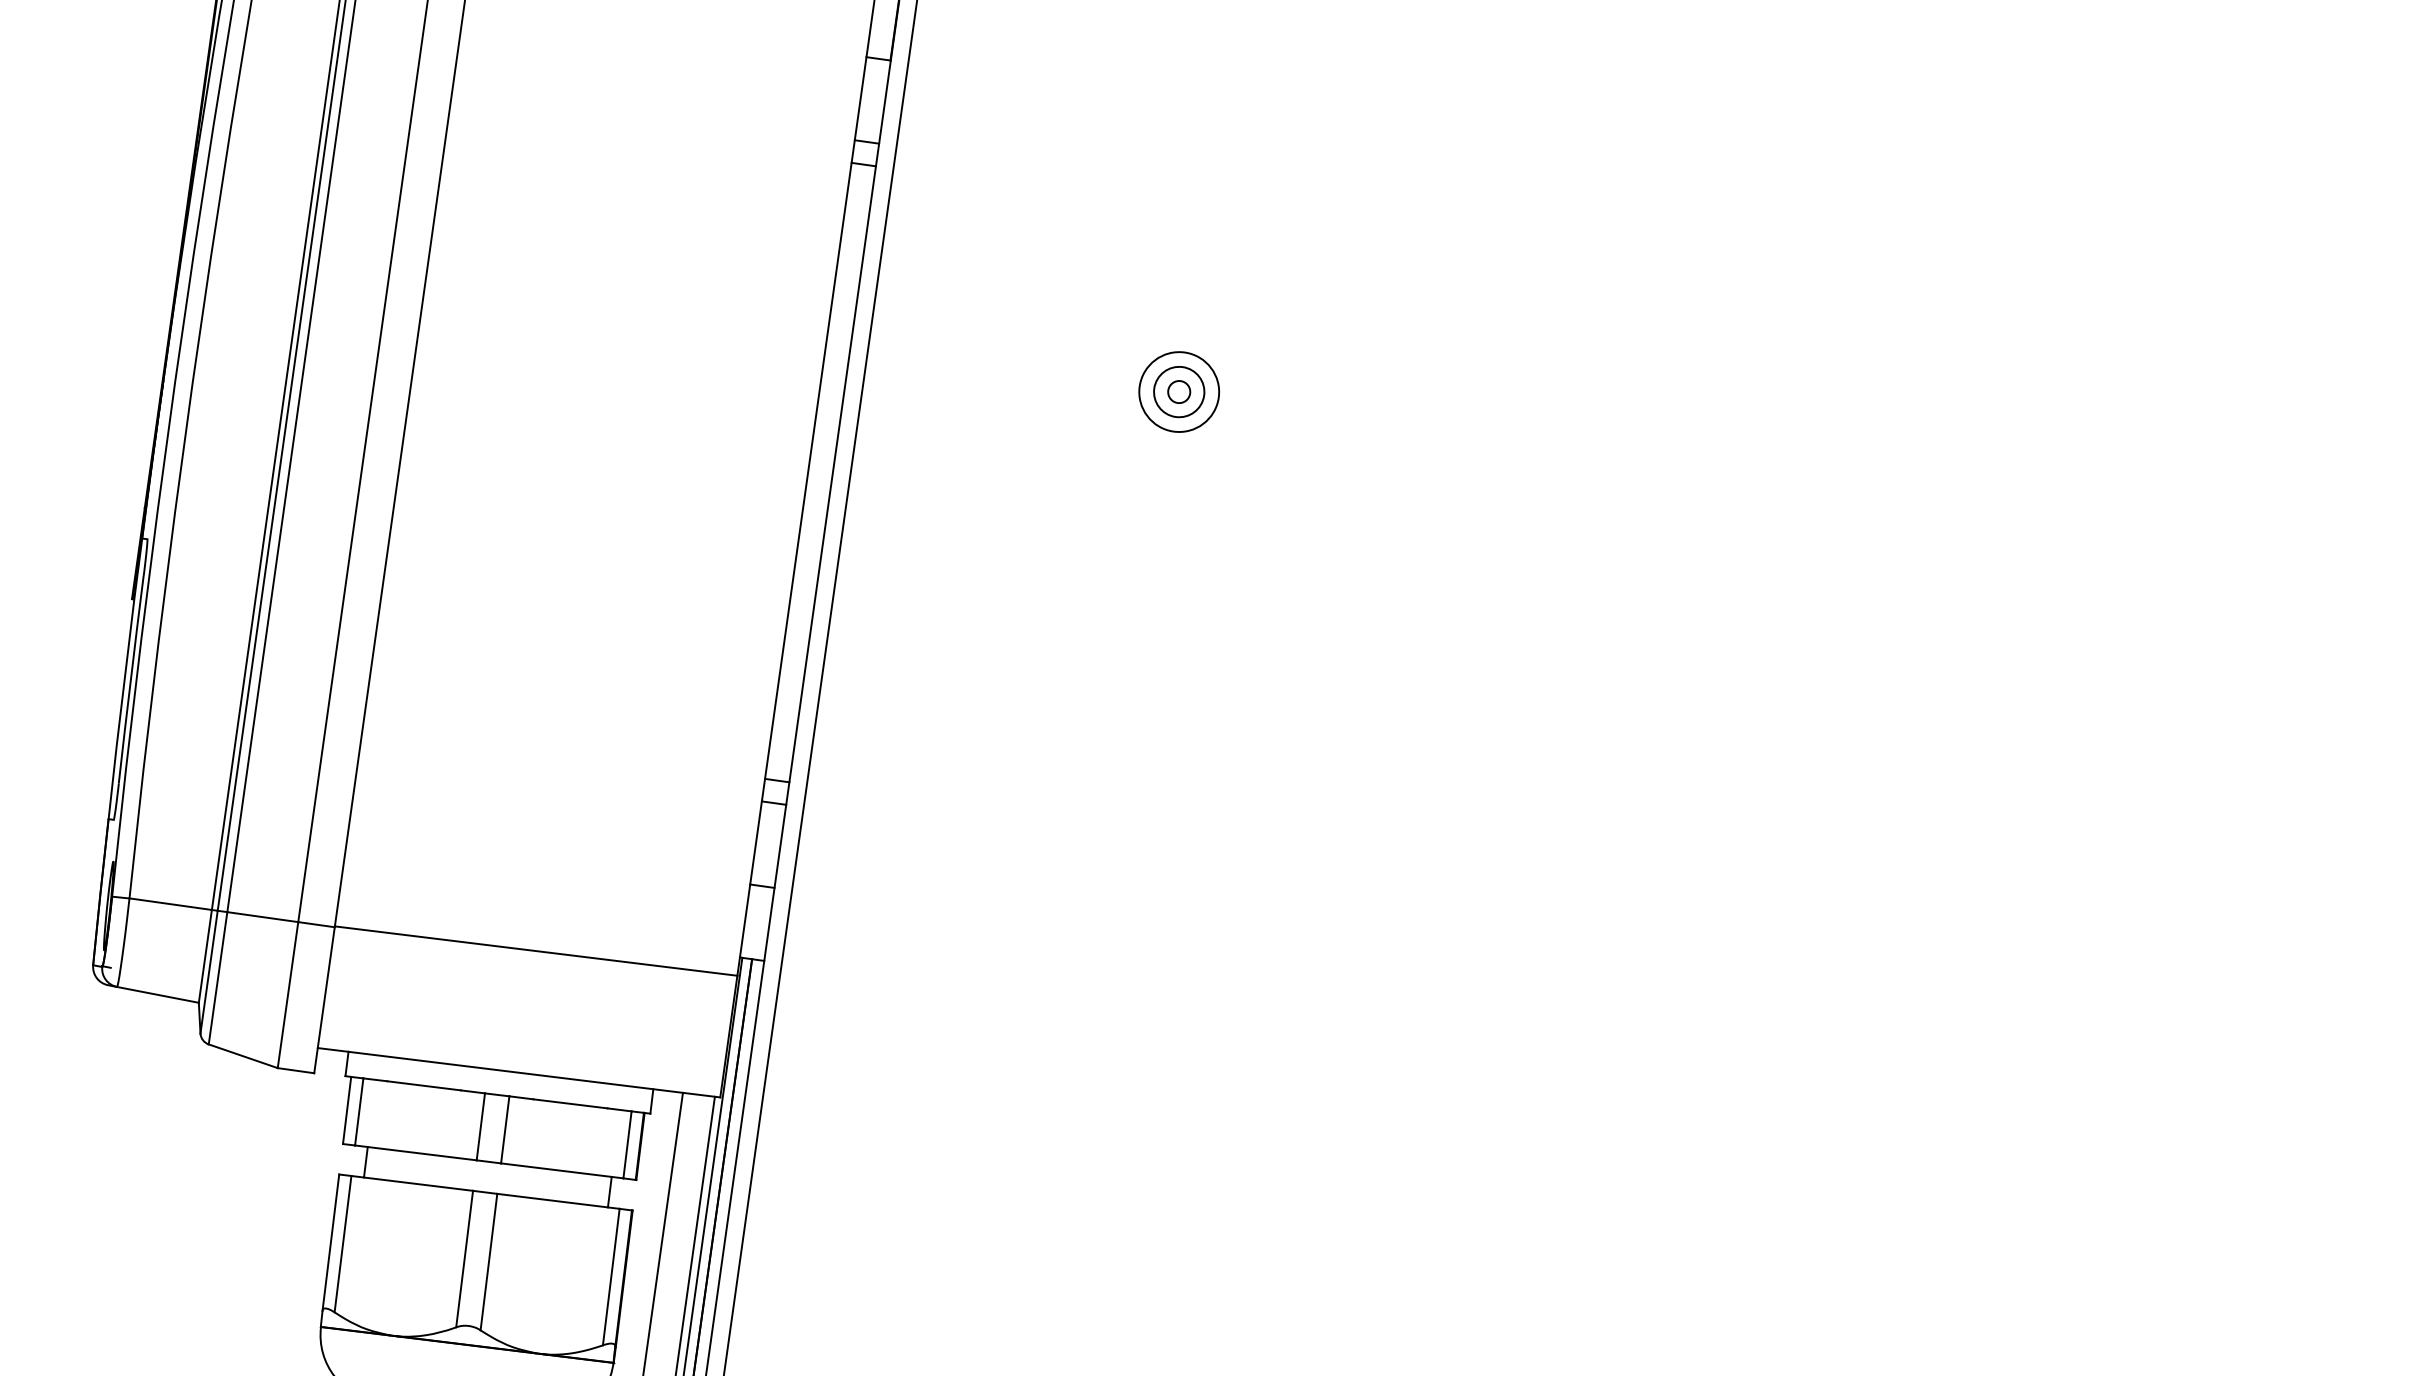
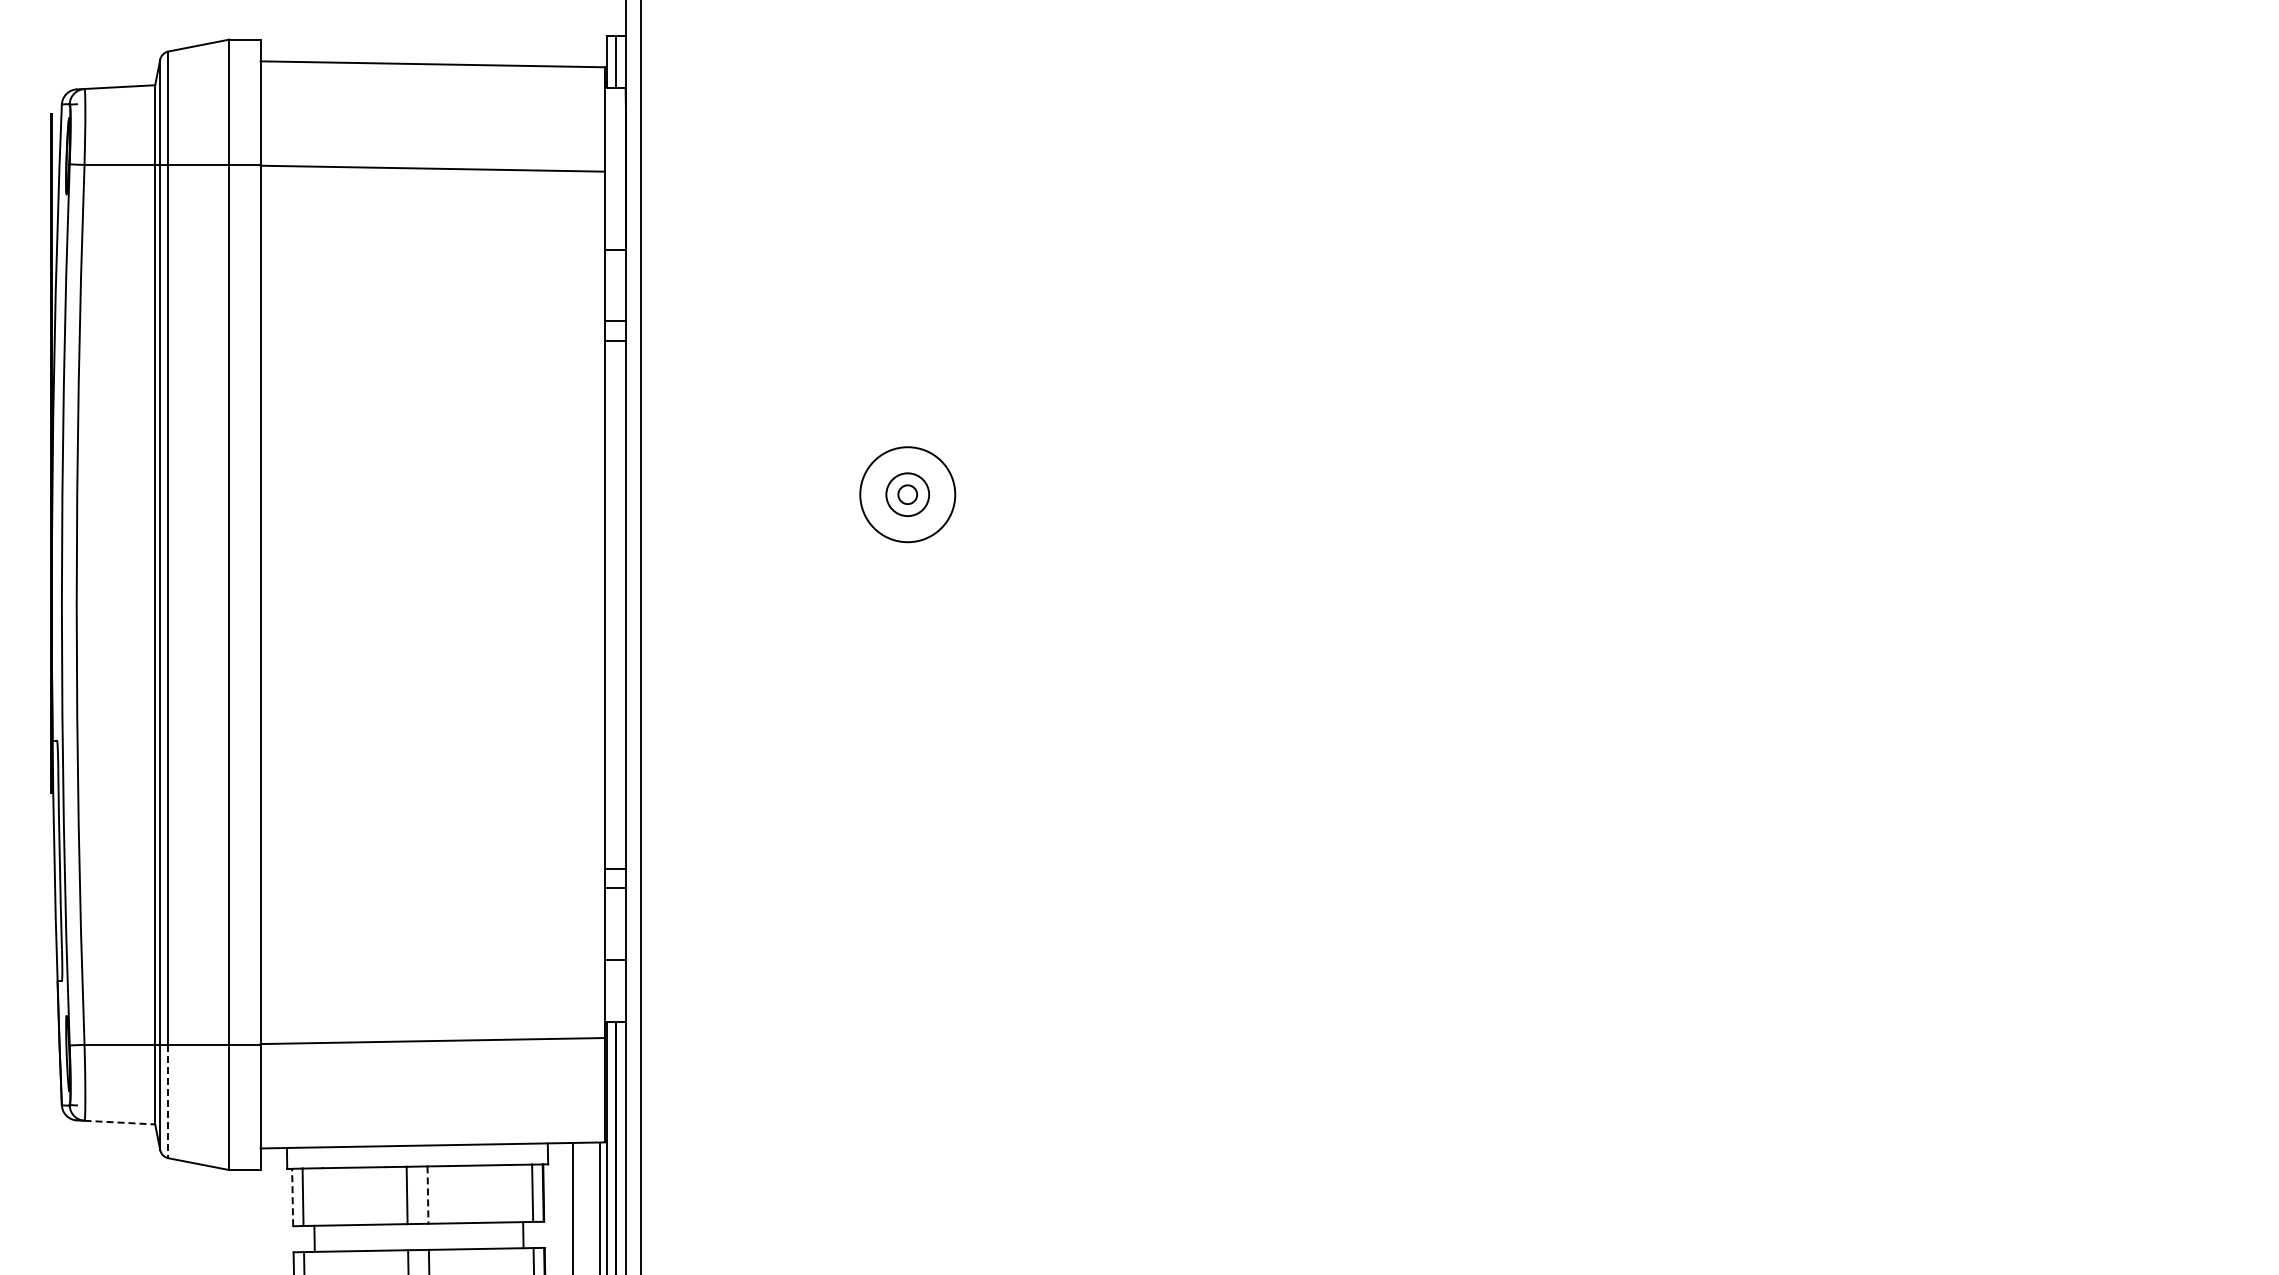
circle: (1178, 391) -> (907, 494), size x1.4
line: (218, 978) -> (168, 1101), solid -> dashed
line: (158, 994) -> (120, 1122), solid -> dashed
line: (346, 1110) -> (292, 1197), solid -> dashed
line: (505, 1130) -> (428, 1195), solid -> dashed

